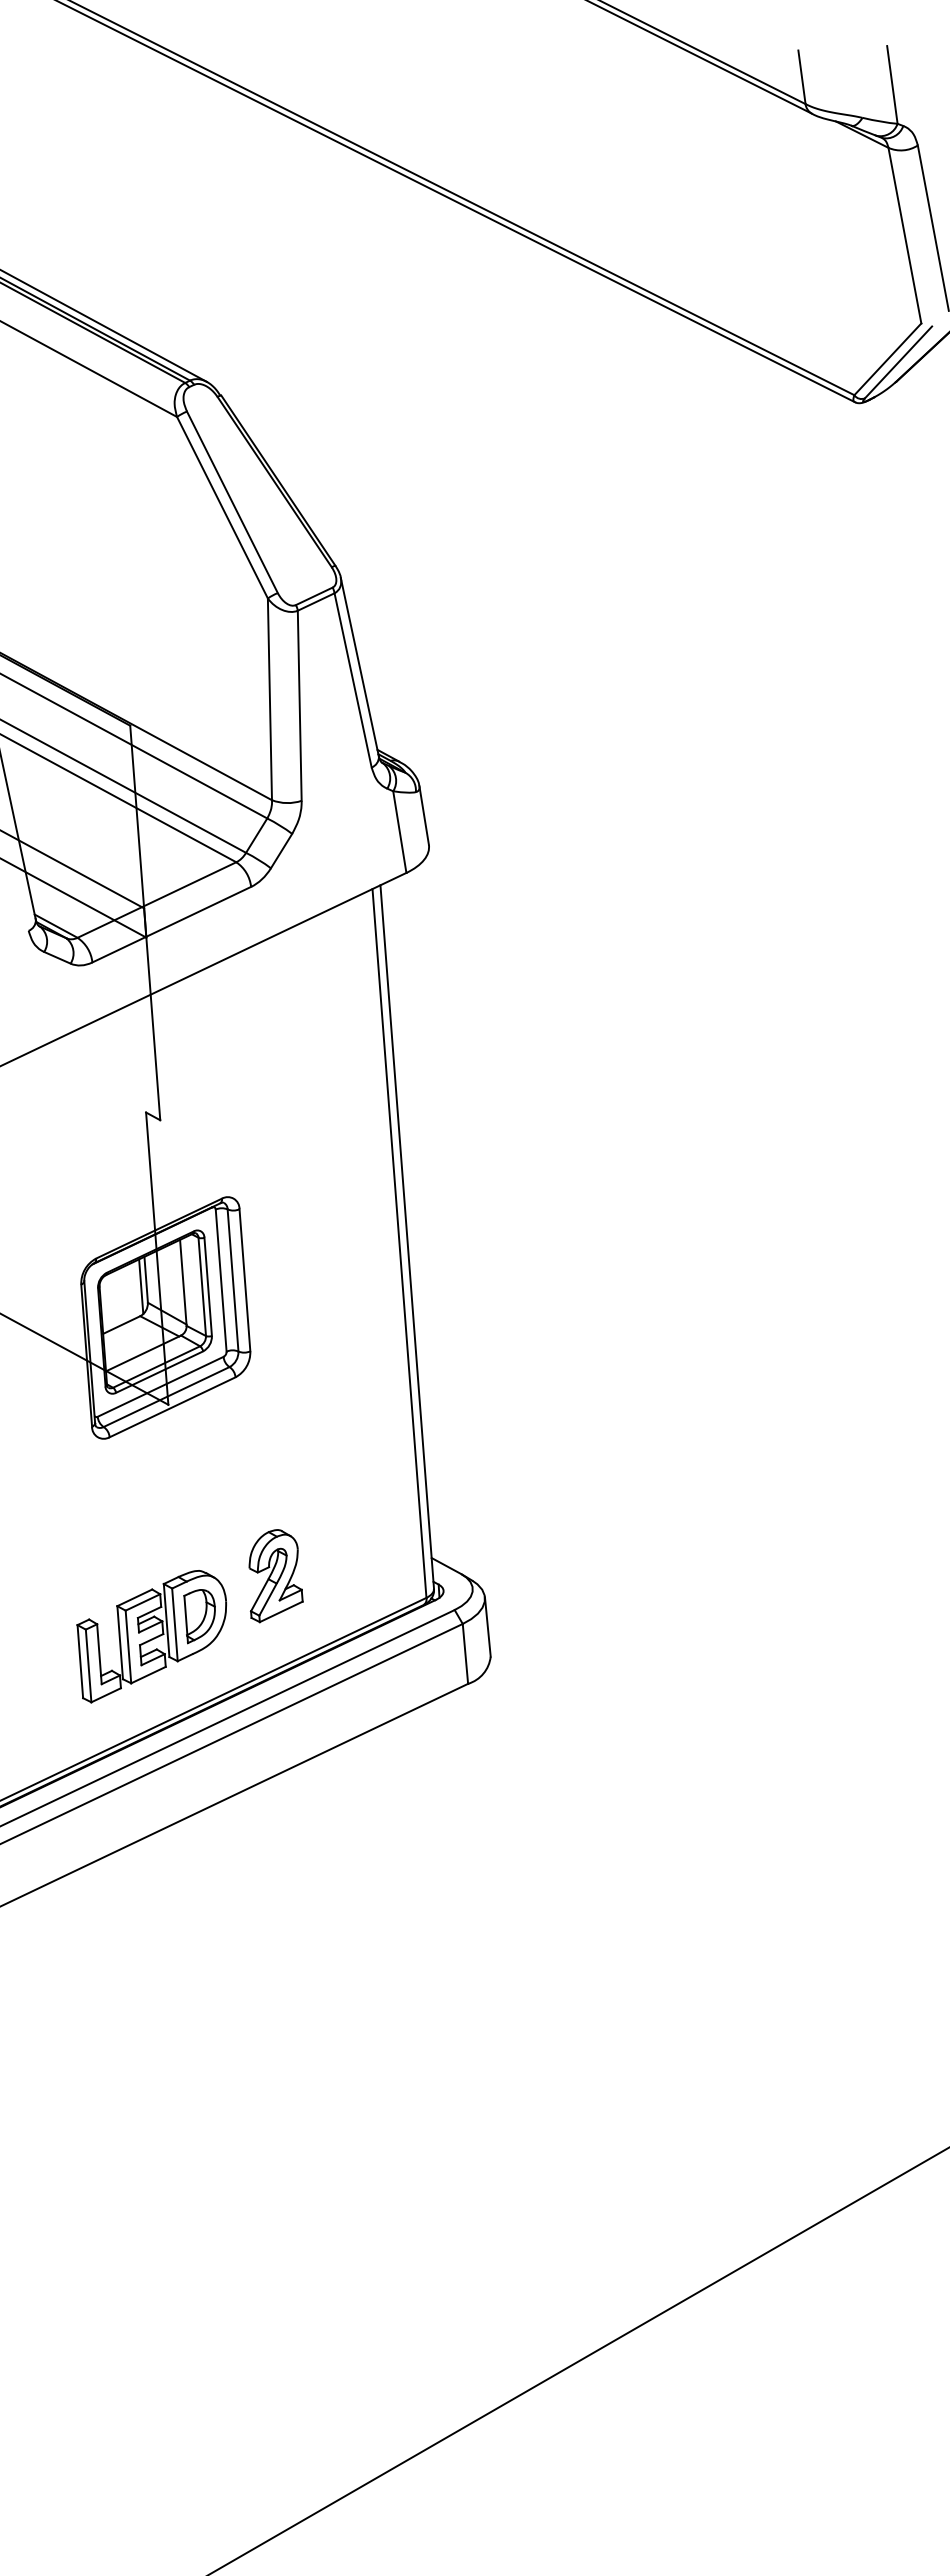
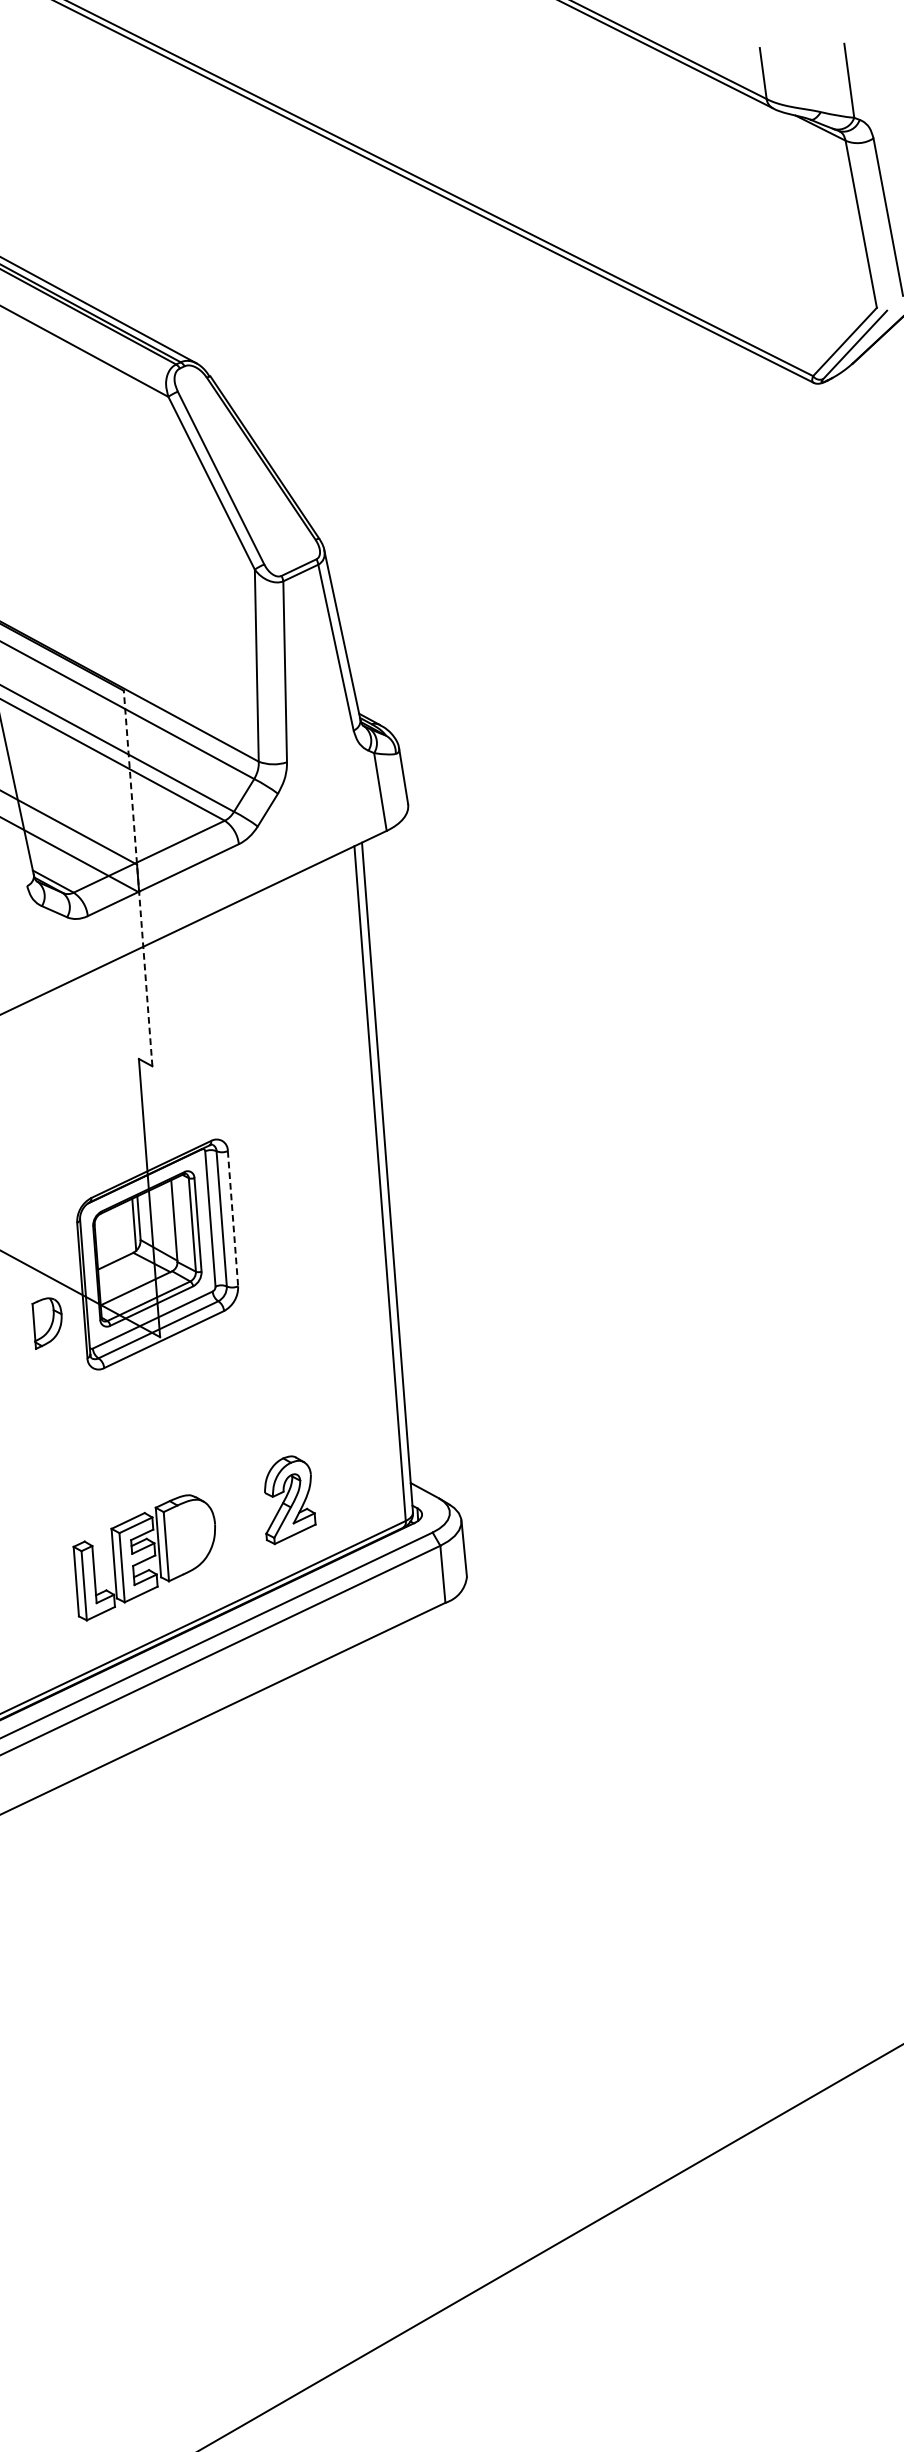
line: (145, 922) -> (138, 878), solid -> dashed
line: (244, 1280) -> (232, 1218), solid -> dashed
part: (275, 1576) -> (289, 1500), moved
part: (199, 1616) -> (46, 1323), moved

